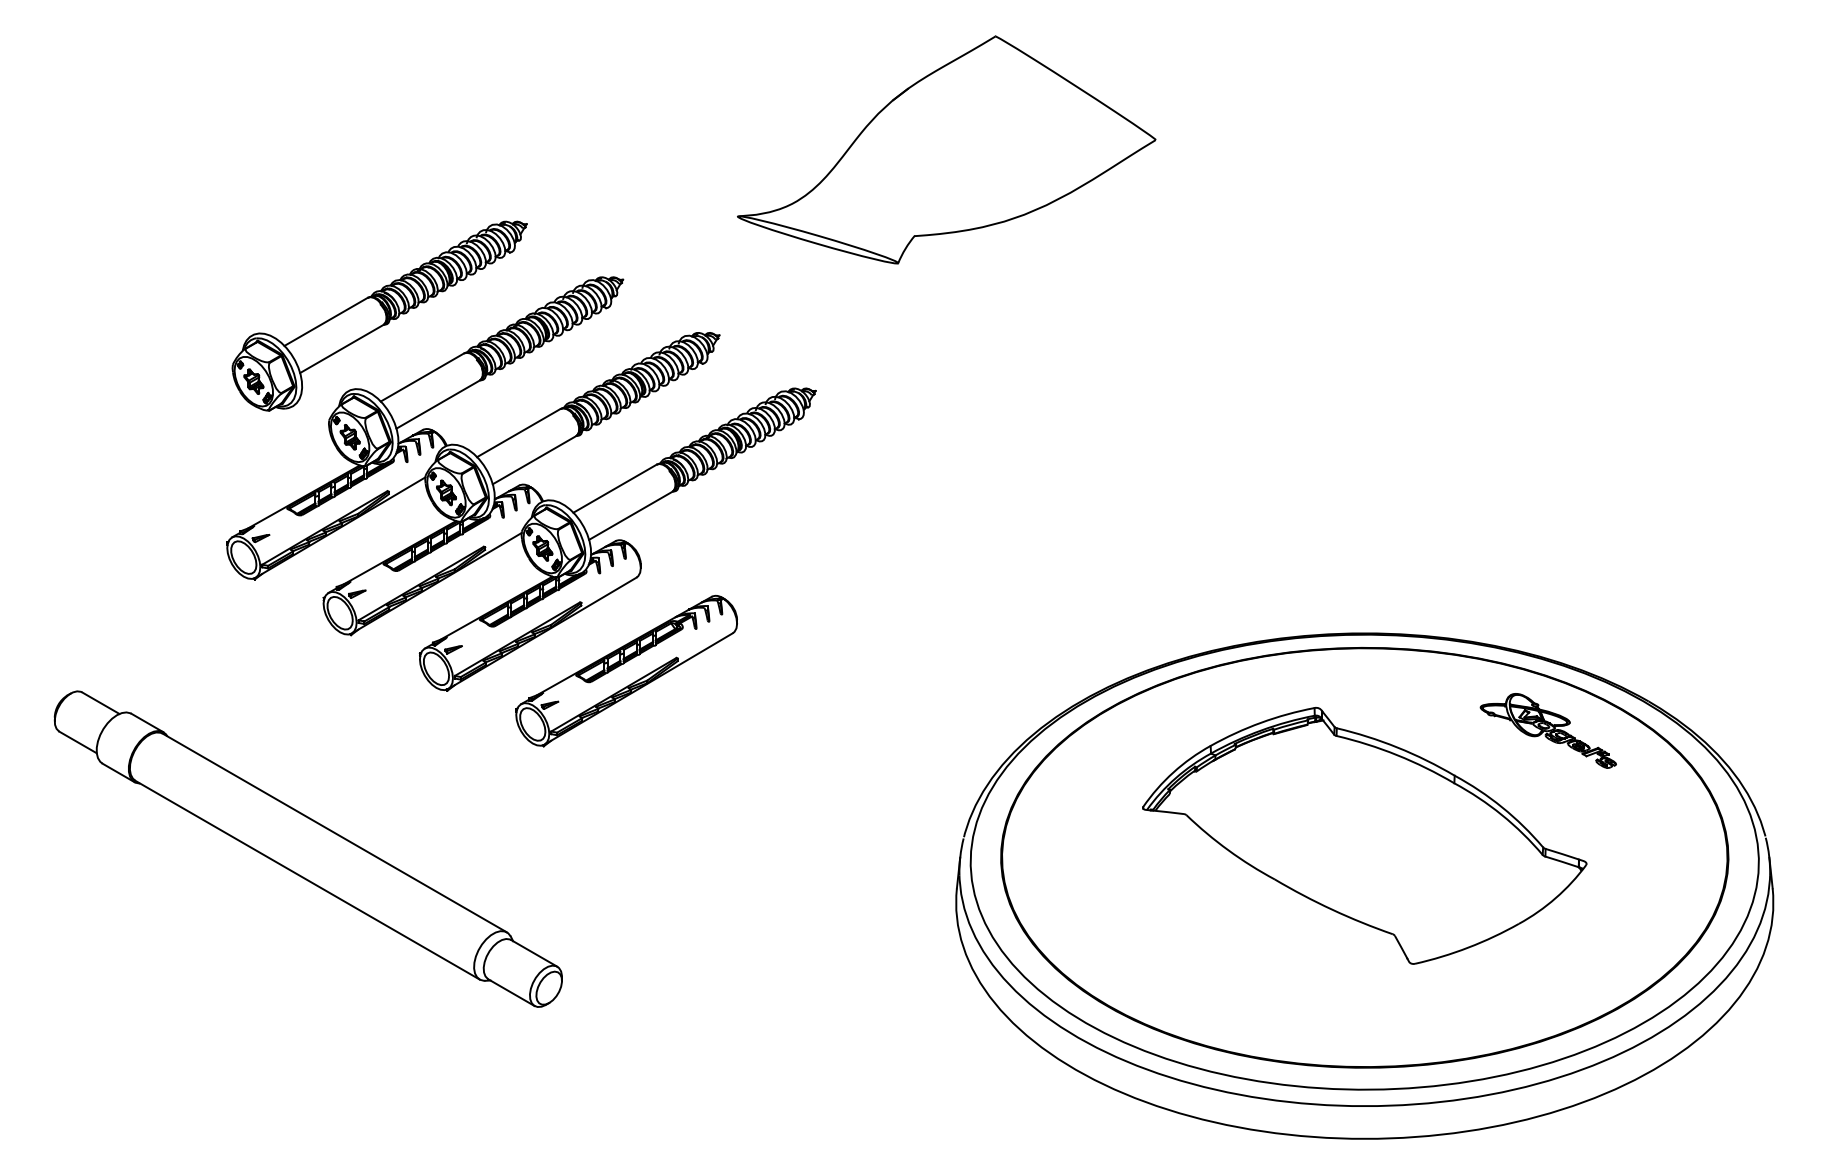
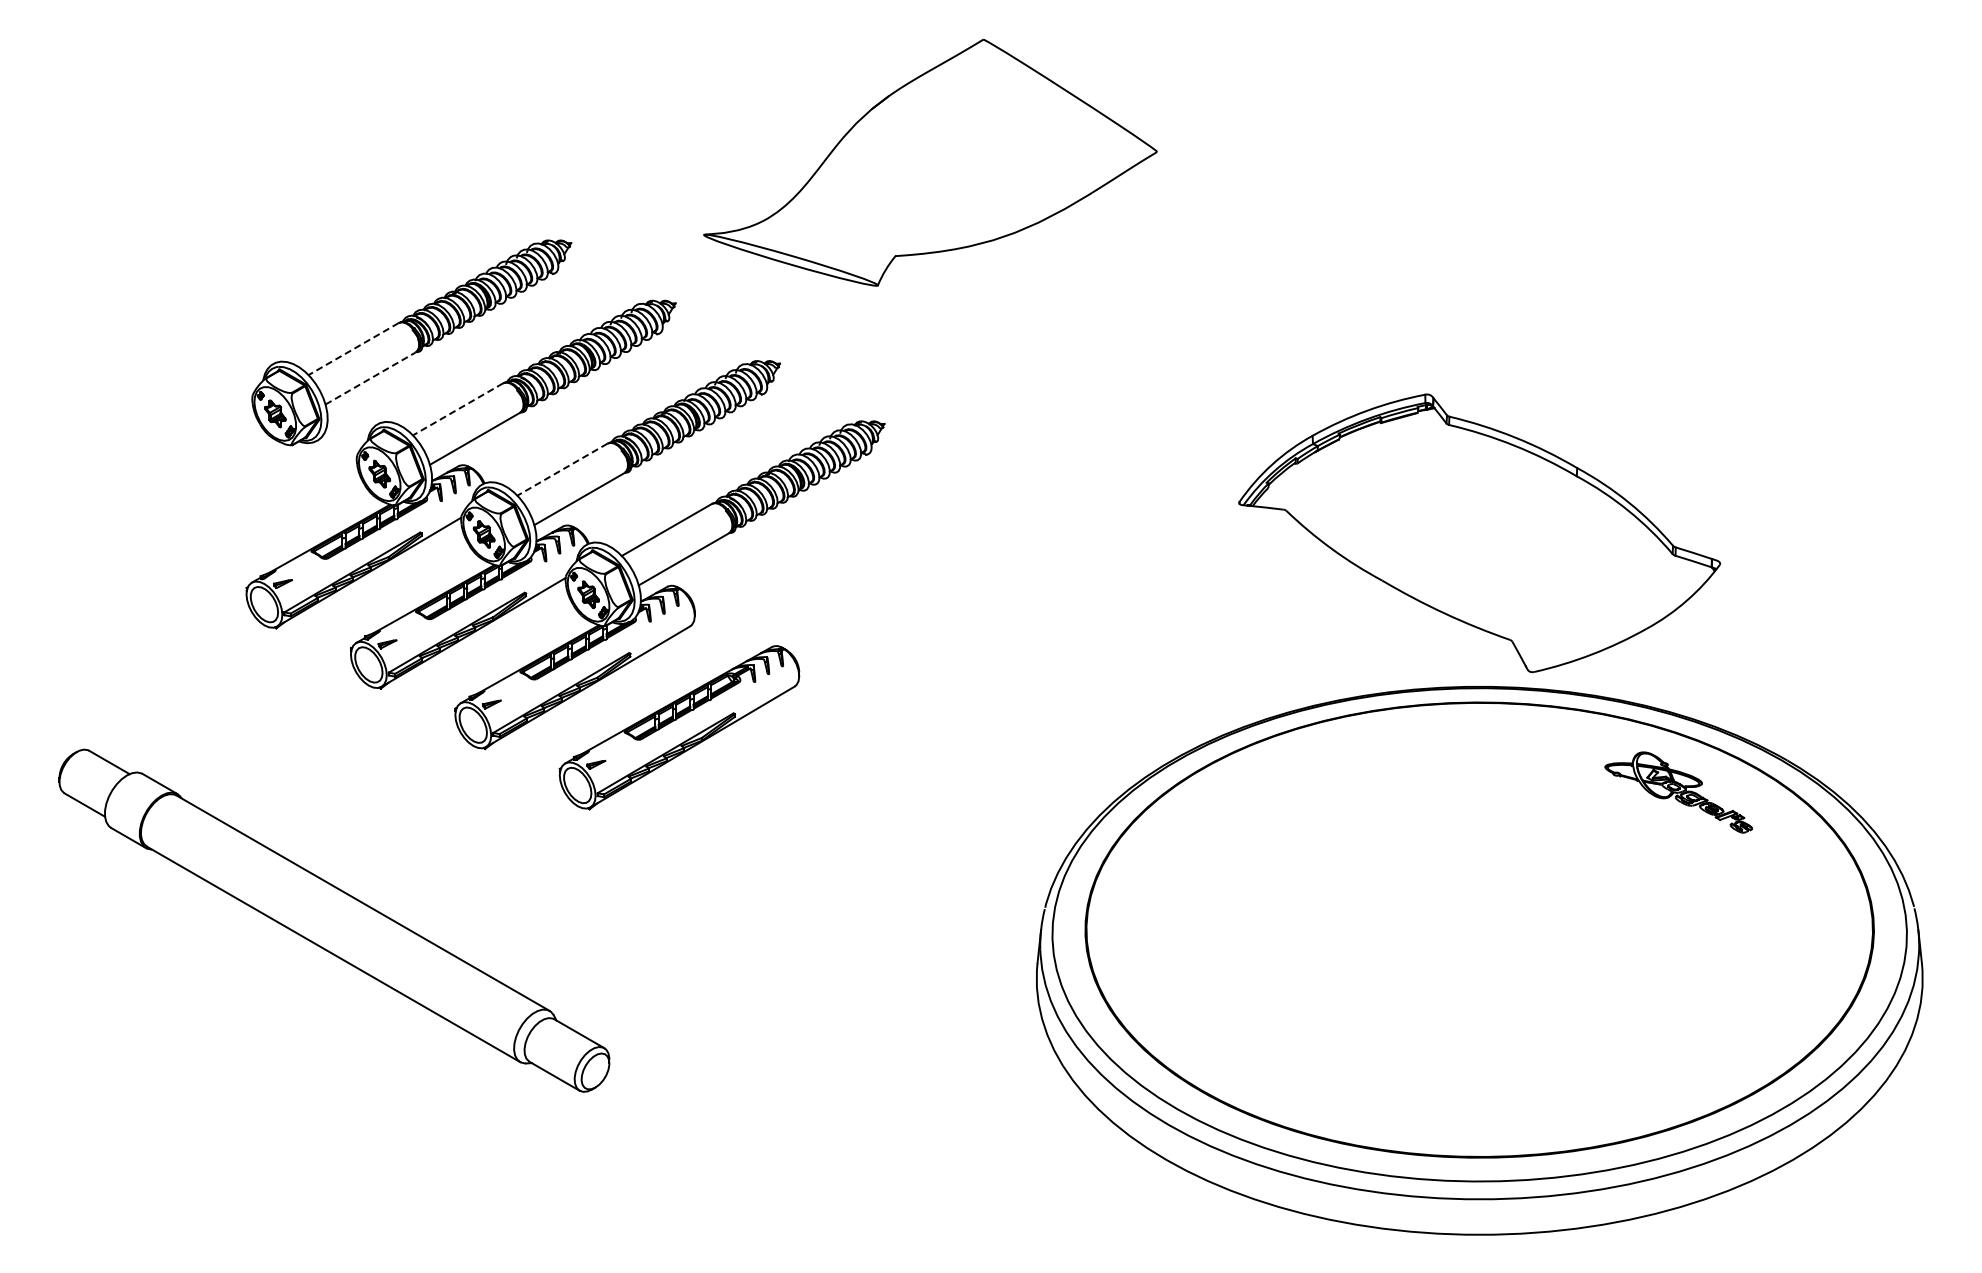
part: (946, 149) -> (930, 162), moved
line: (325, 322) -> (353, 349), solid -> dashed
line: (342, 349) -> (371, 378), solid -> dashed
line: (421, 377) -> (457, 409), solid -> dashed
line: (518, 432) -> (562, 469), solid -> dashed
part: (1364, 836) -> (1479, 533), moved

